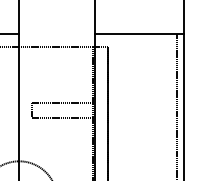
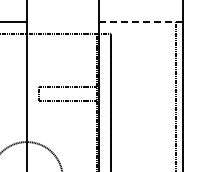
line: (140, 33) -> (141, 21), solid -> dashed

